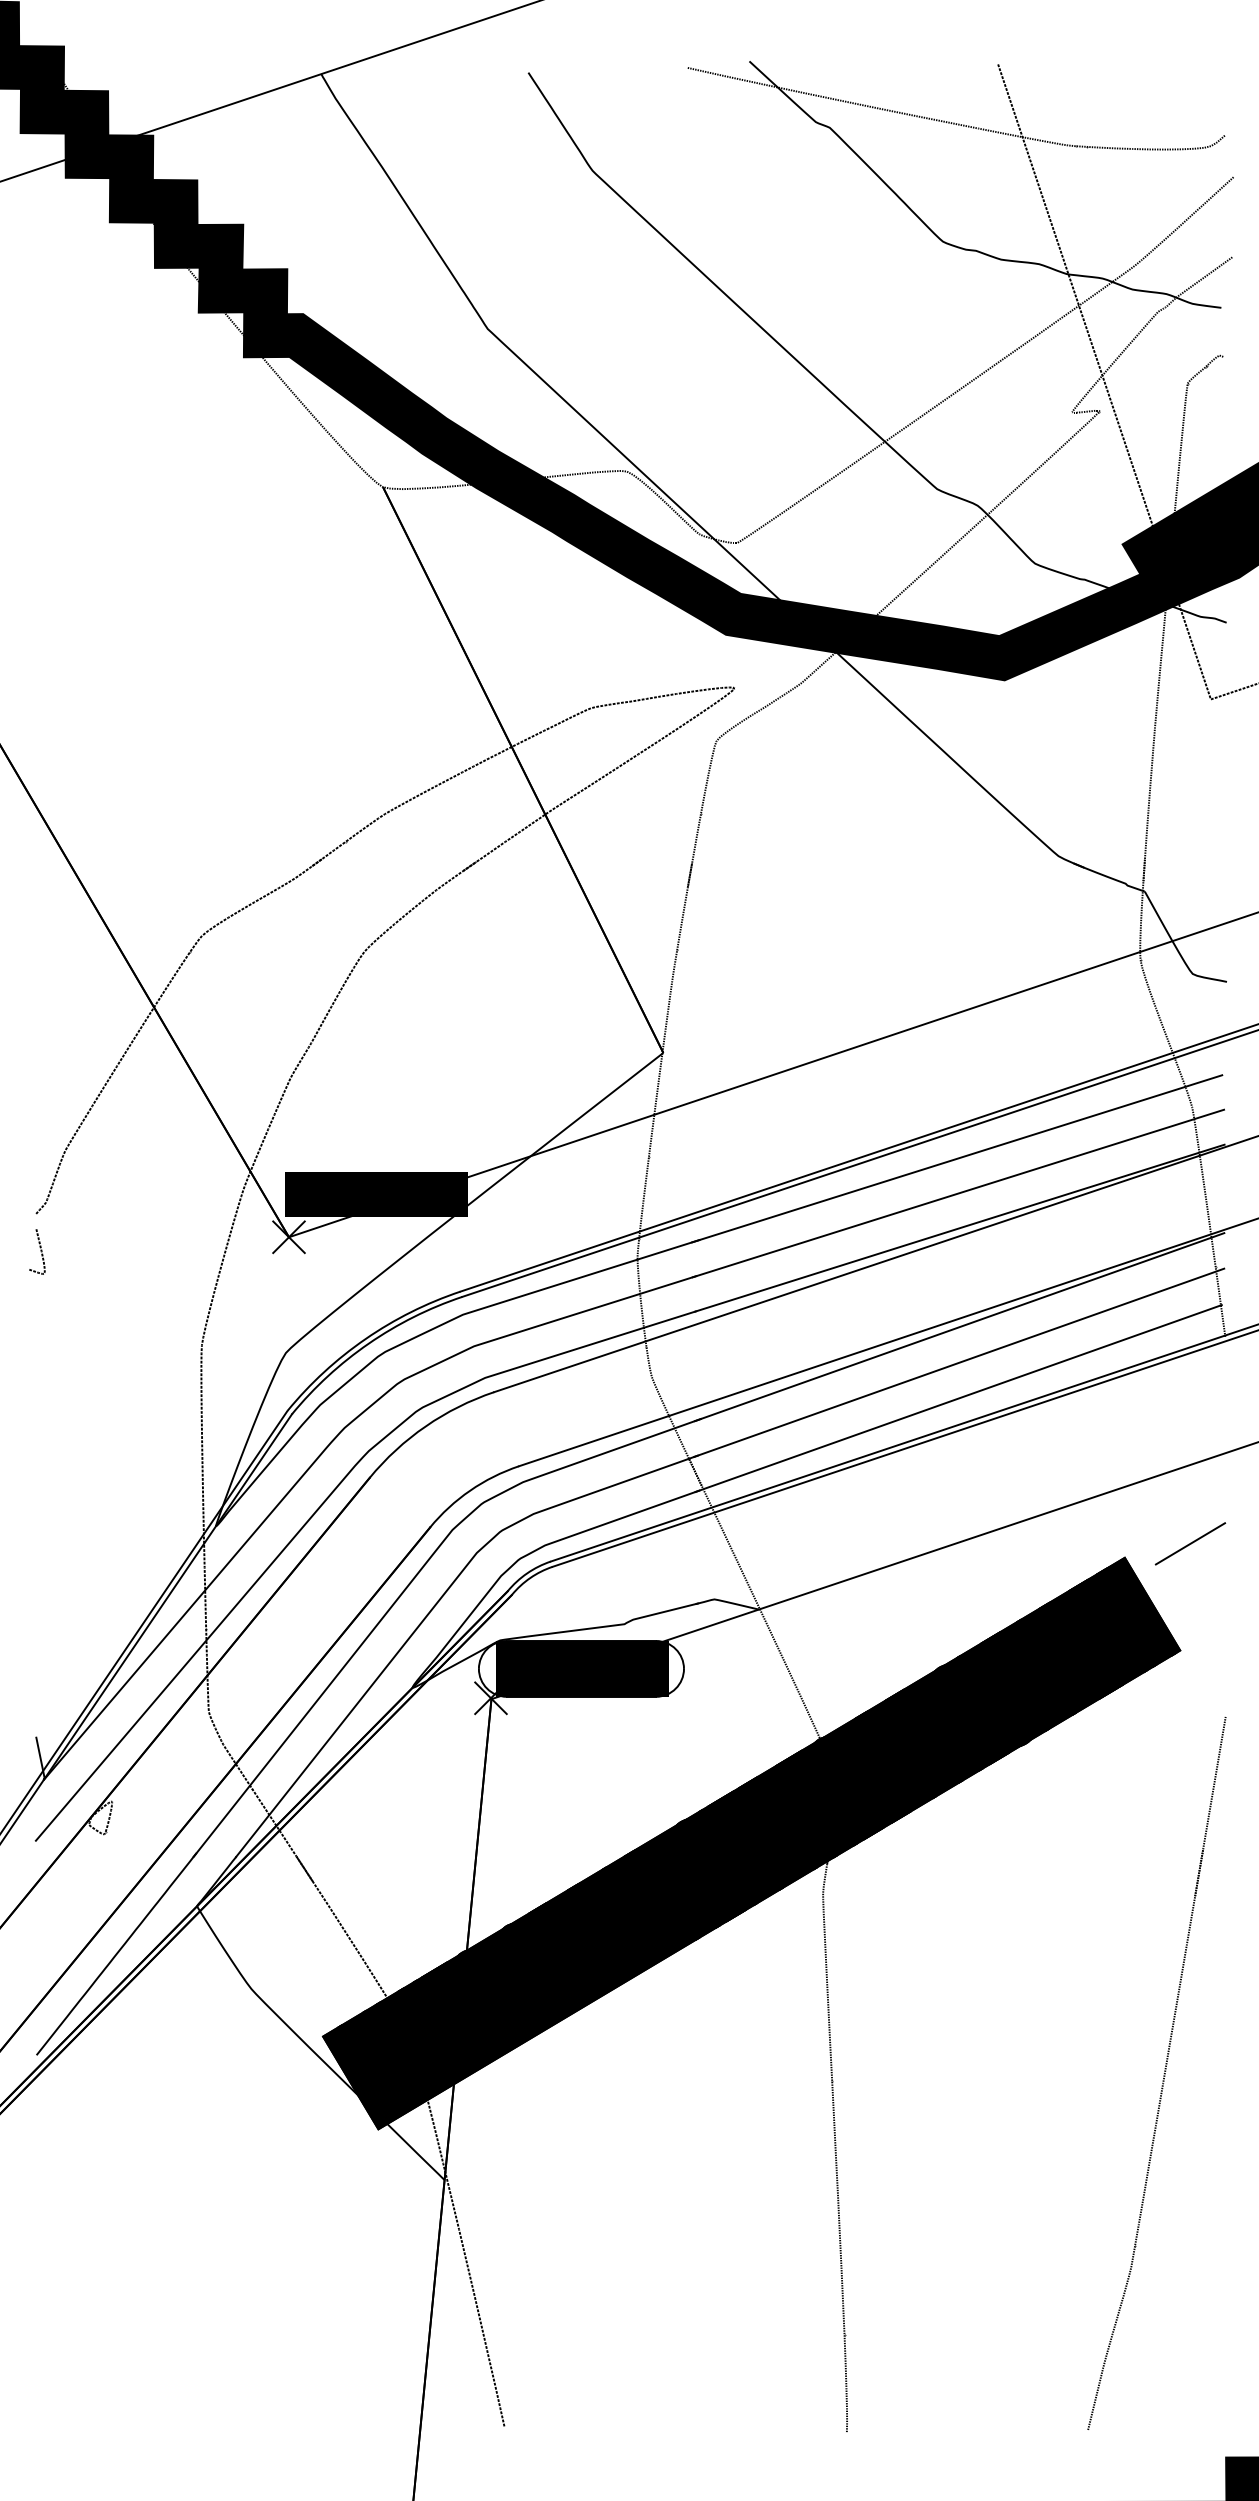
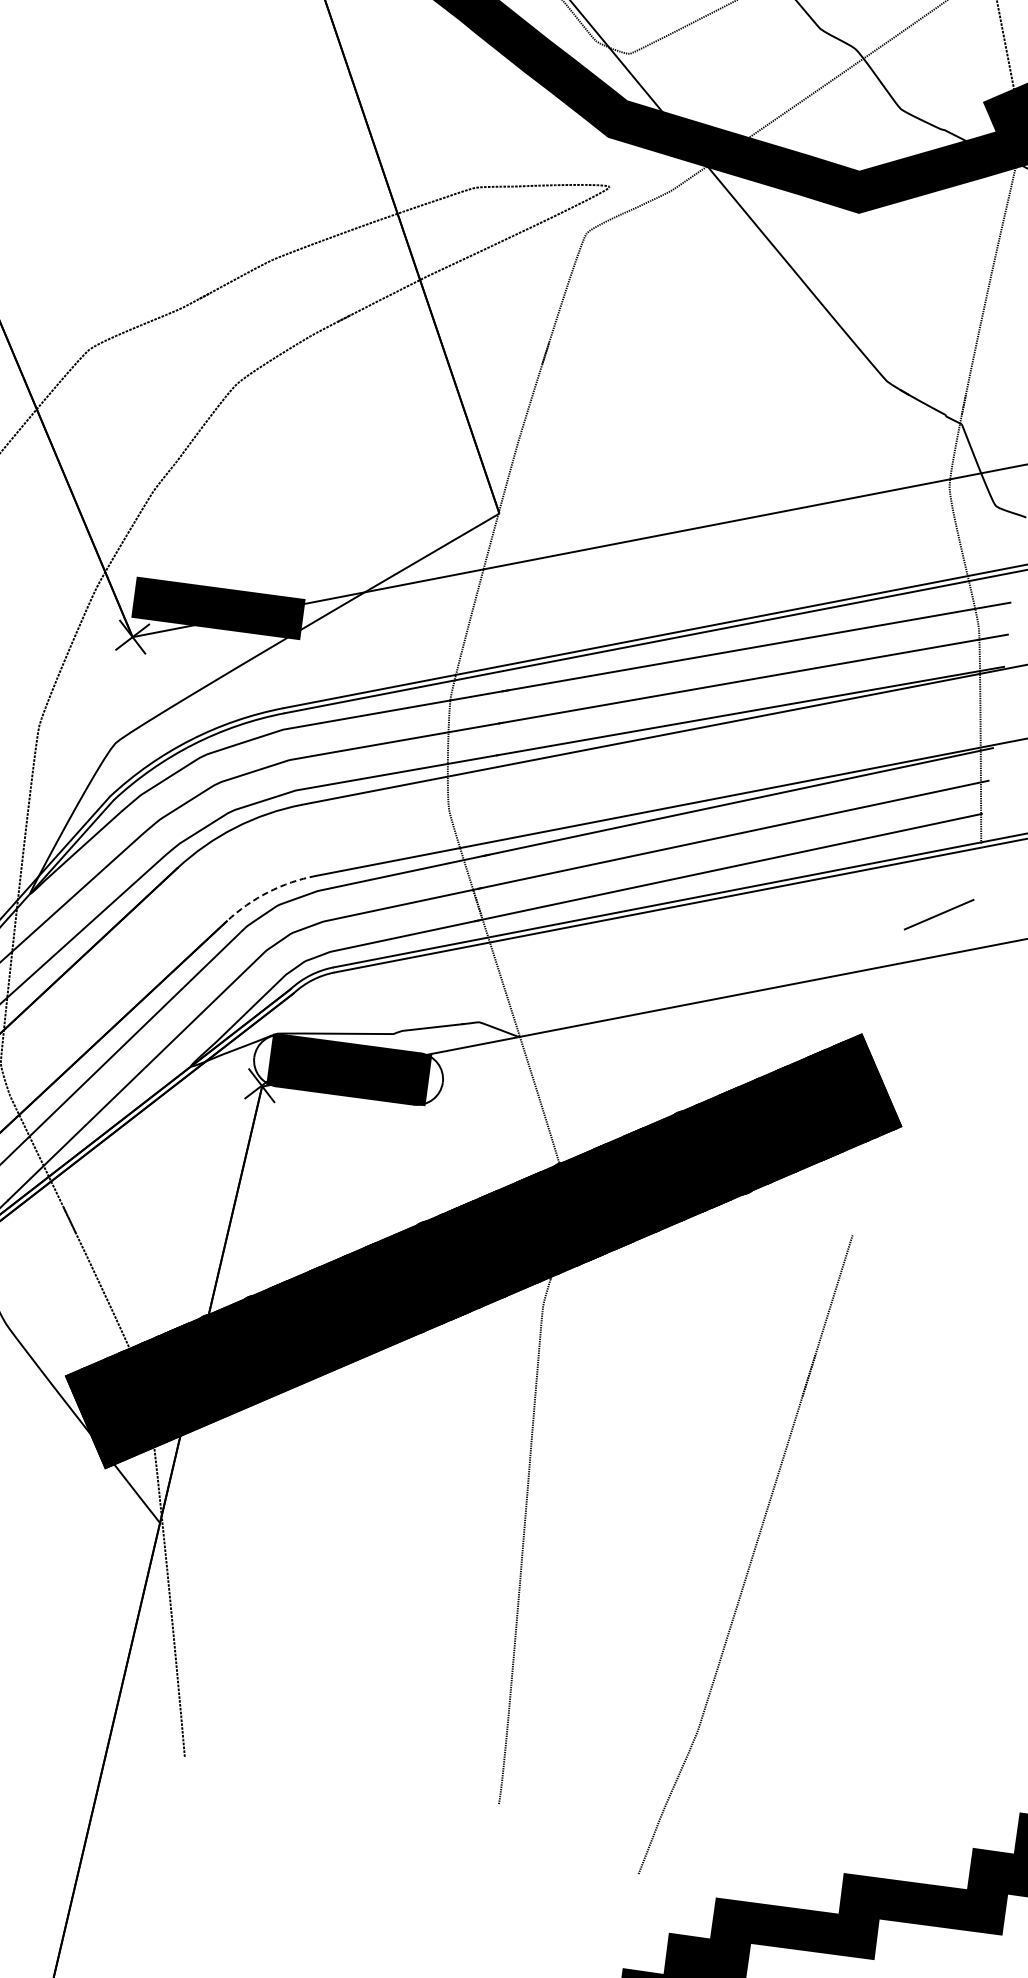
arc: (470, 1490) -> (268, 892), solid -> dashed
line: (1190, 1543) -> (939, 914), moved
part: (1163, 2073) -> (751, 1555), moved

